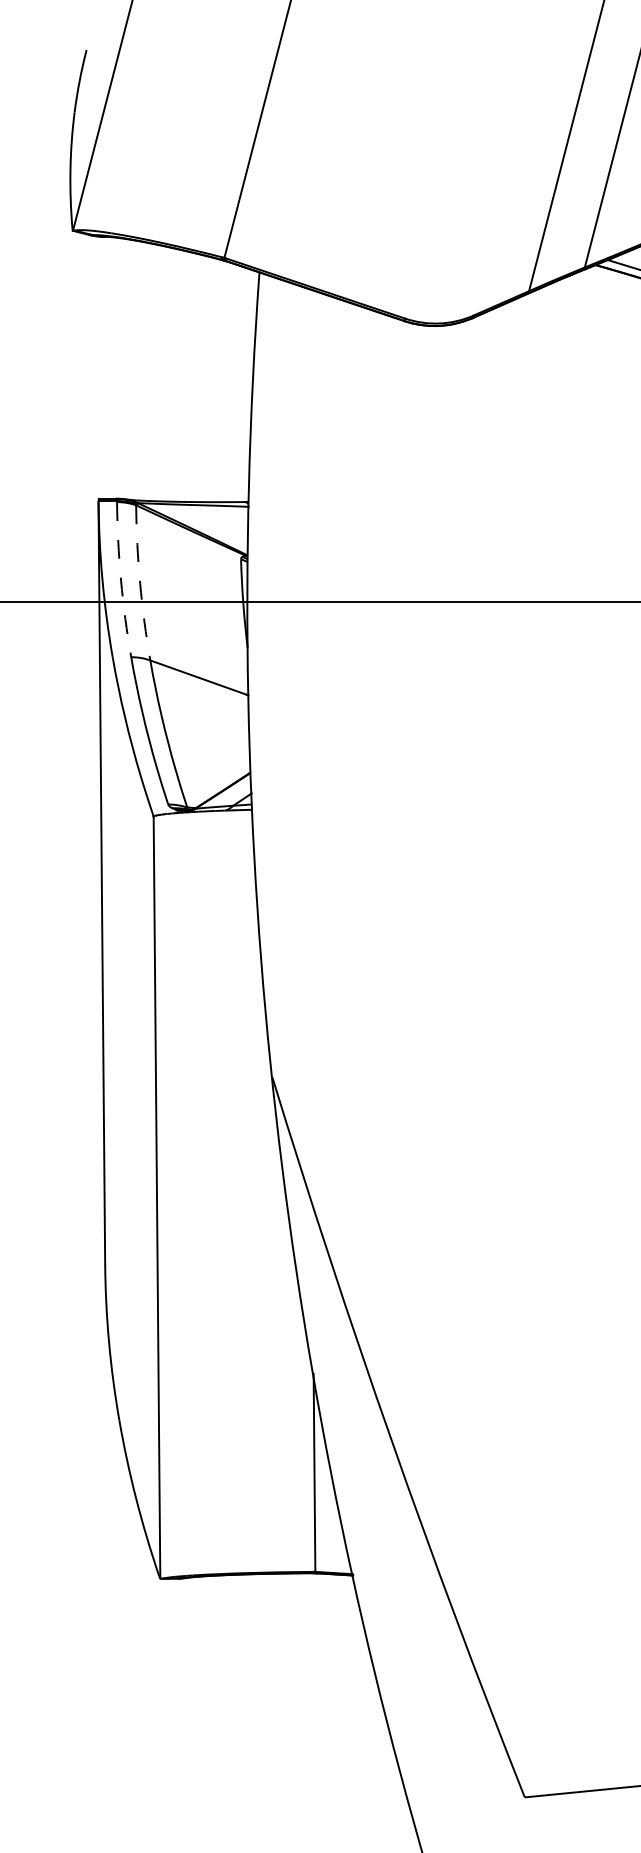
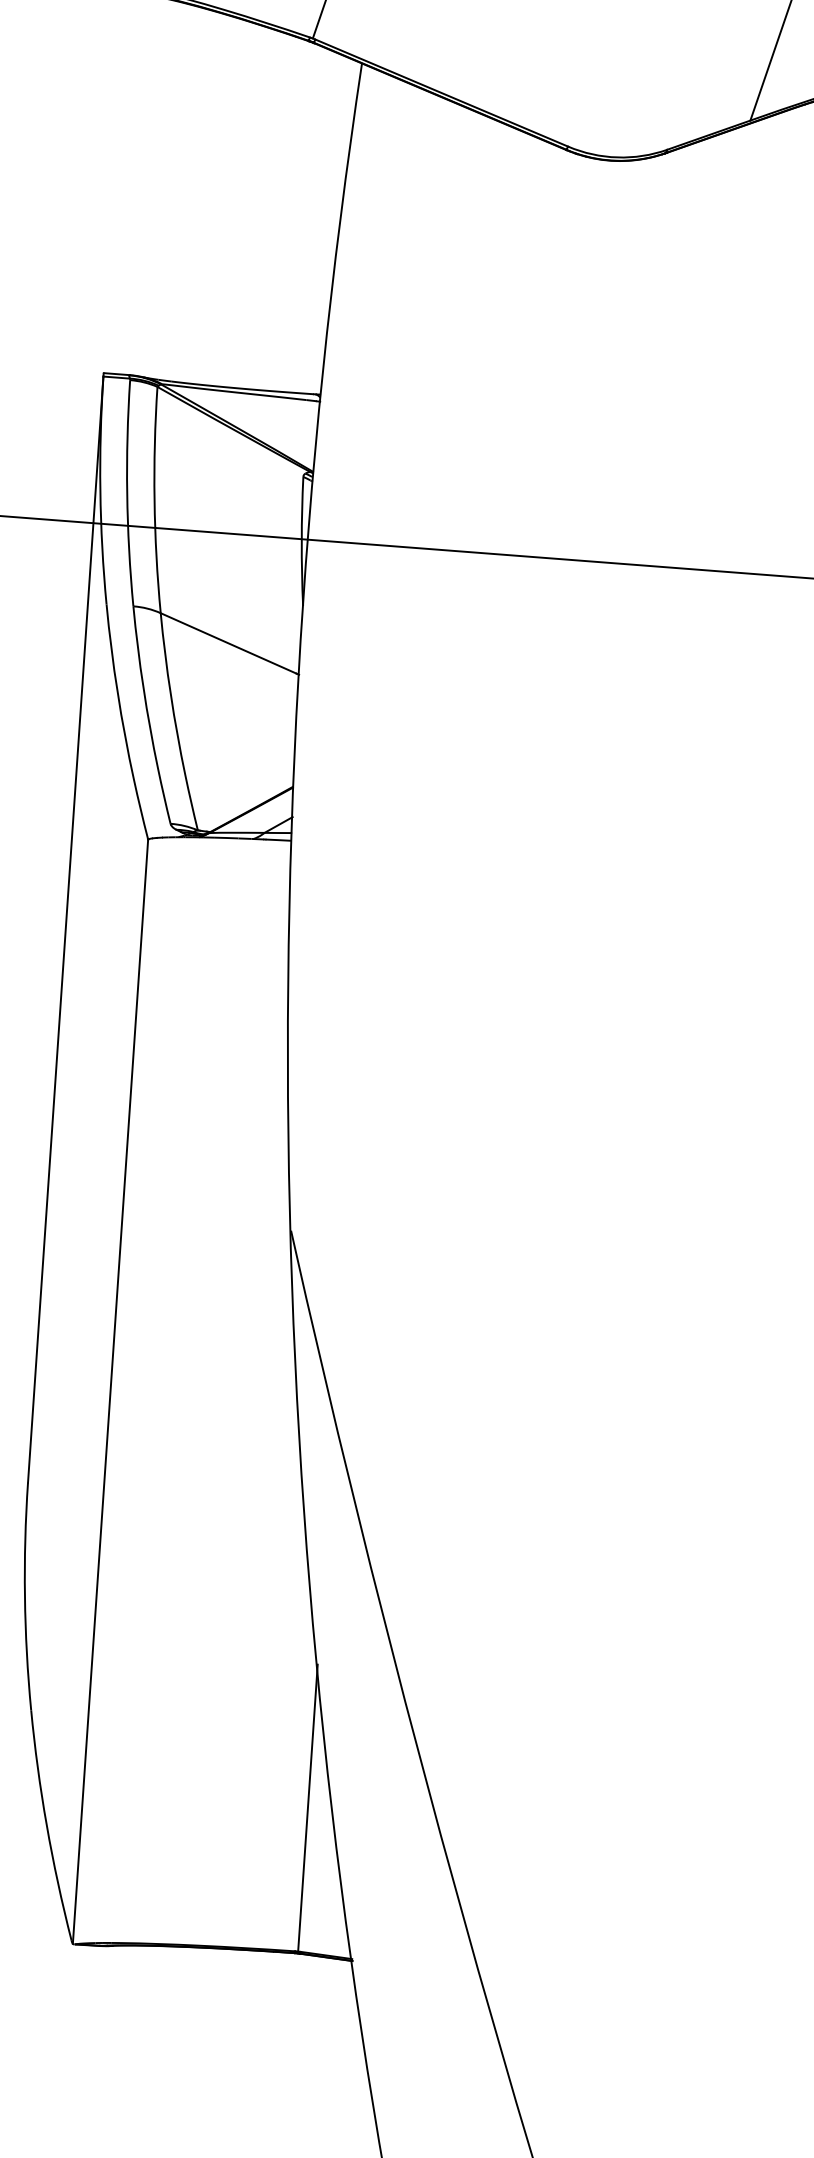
arc: (121, 579) -> (127, 492), dashed -> solid
arc: (140, 583) -> (155, 500), dashed -> solid

